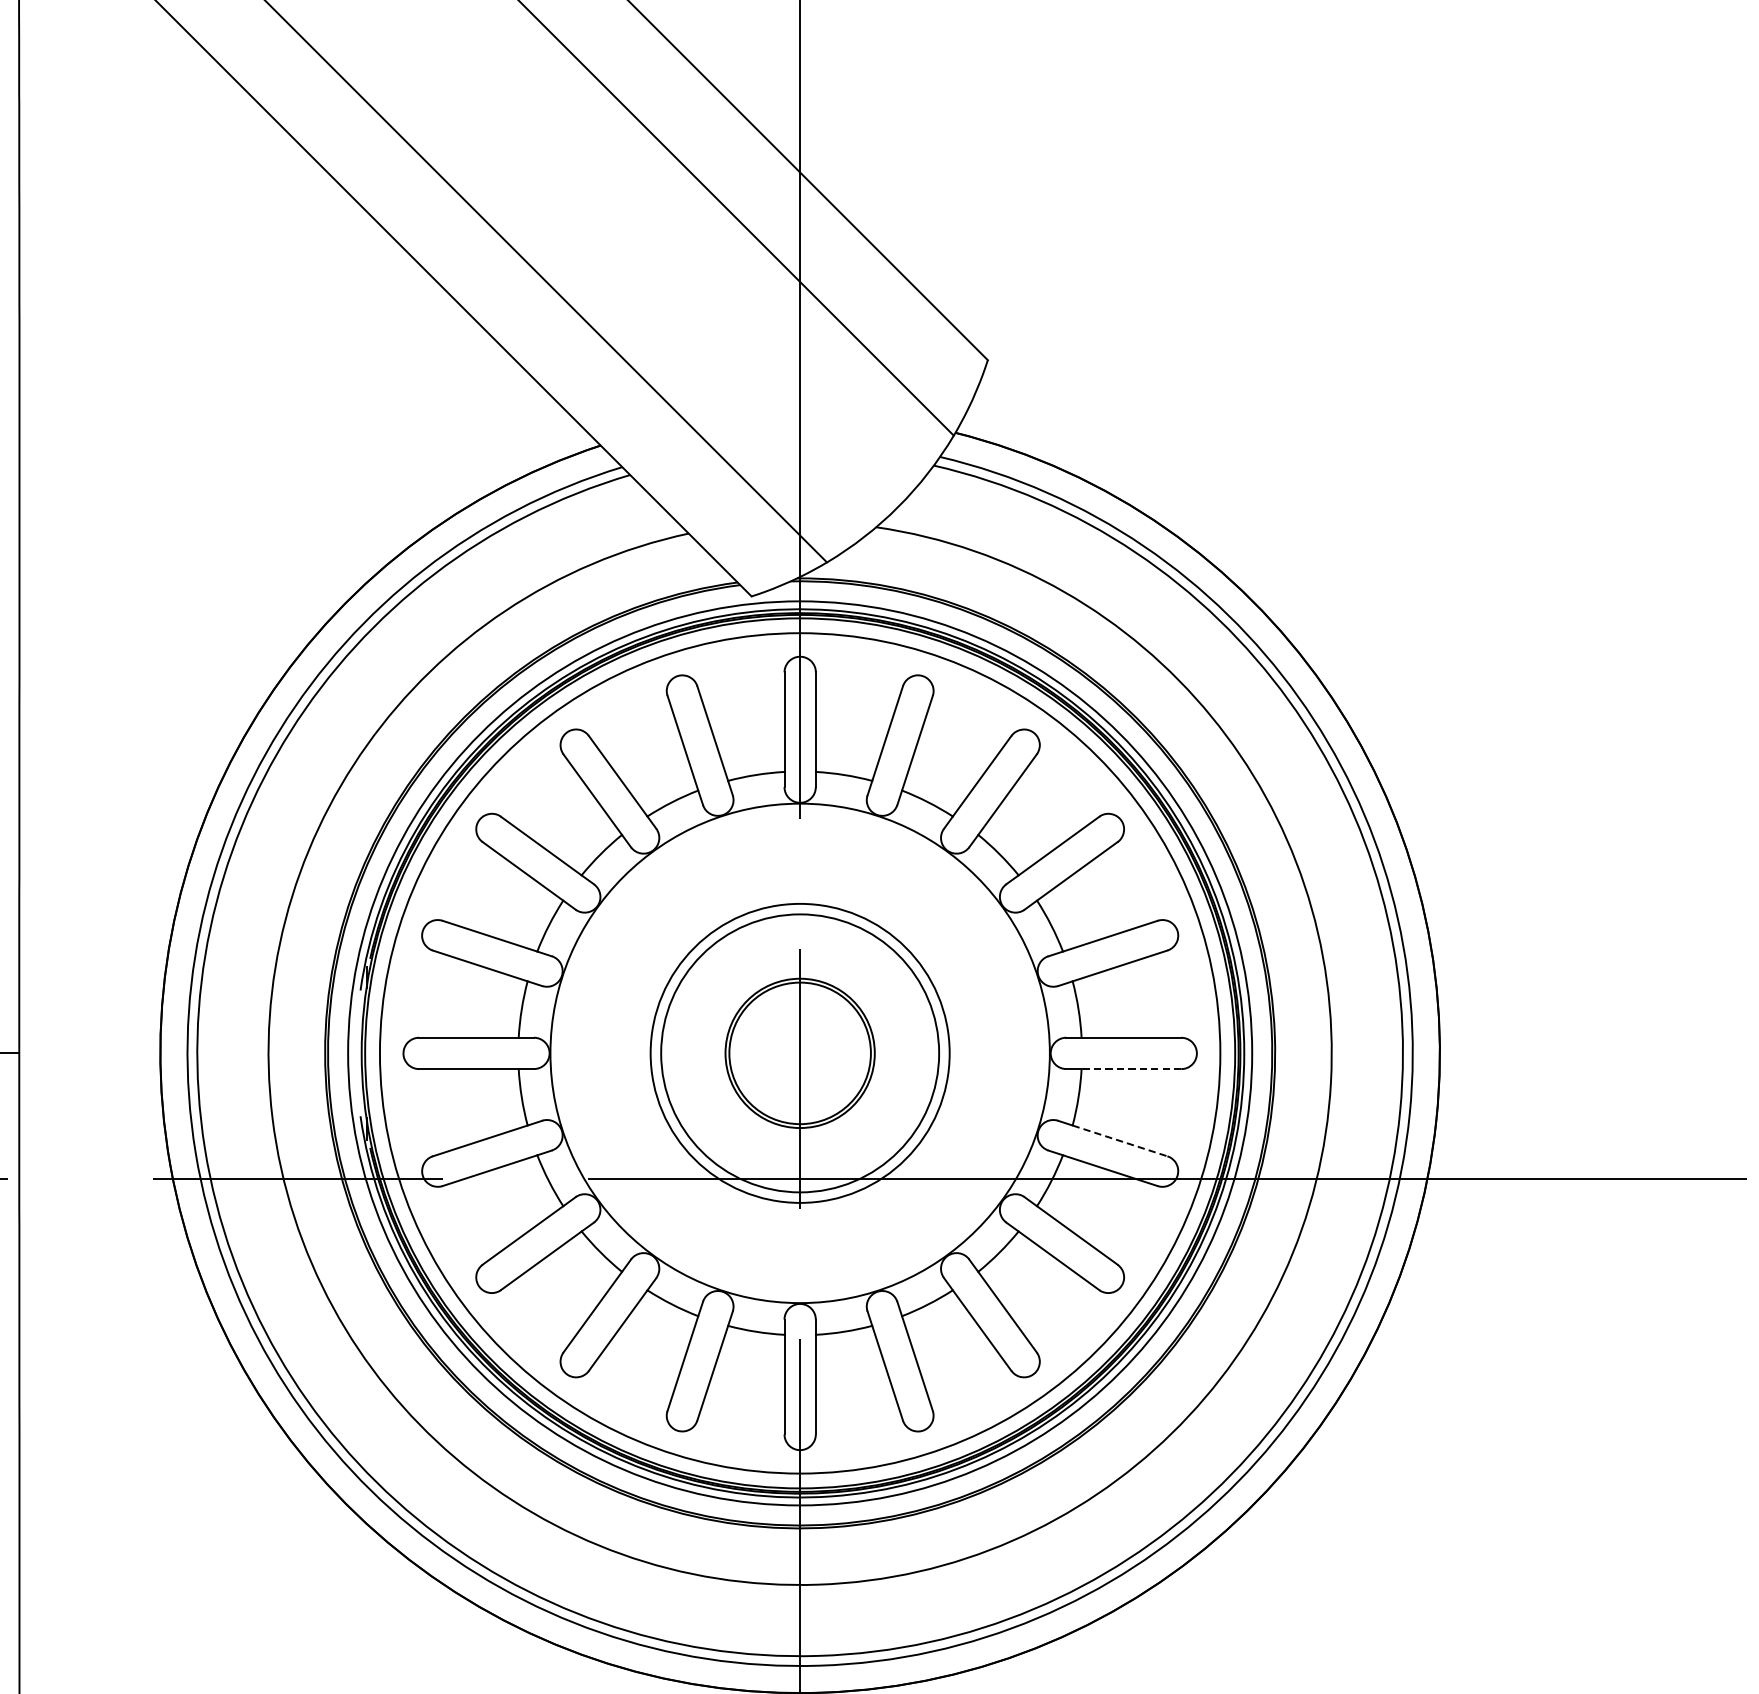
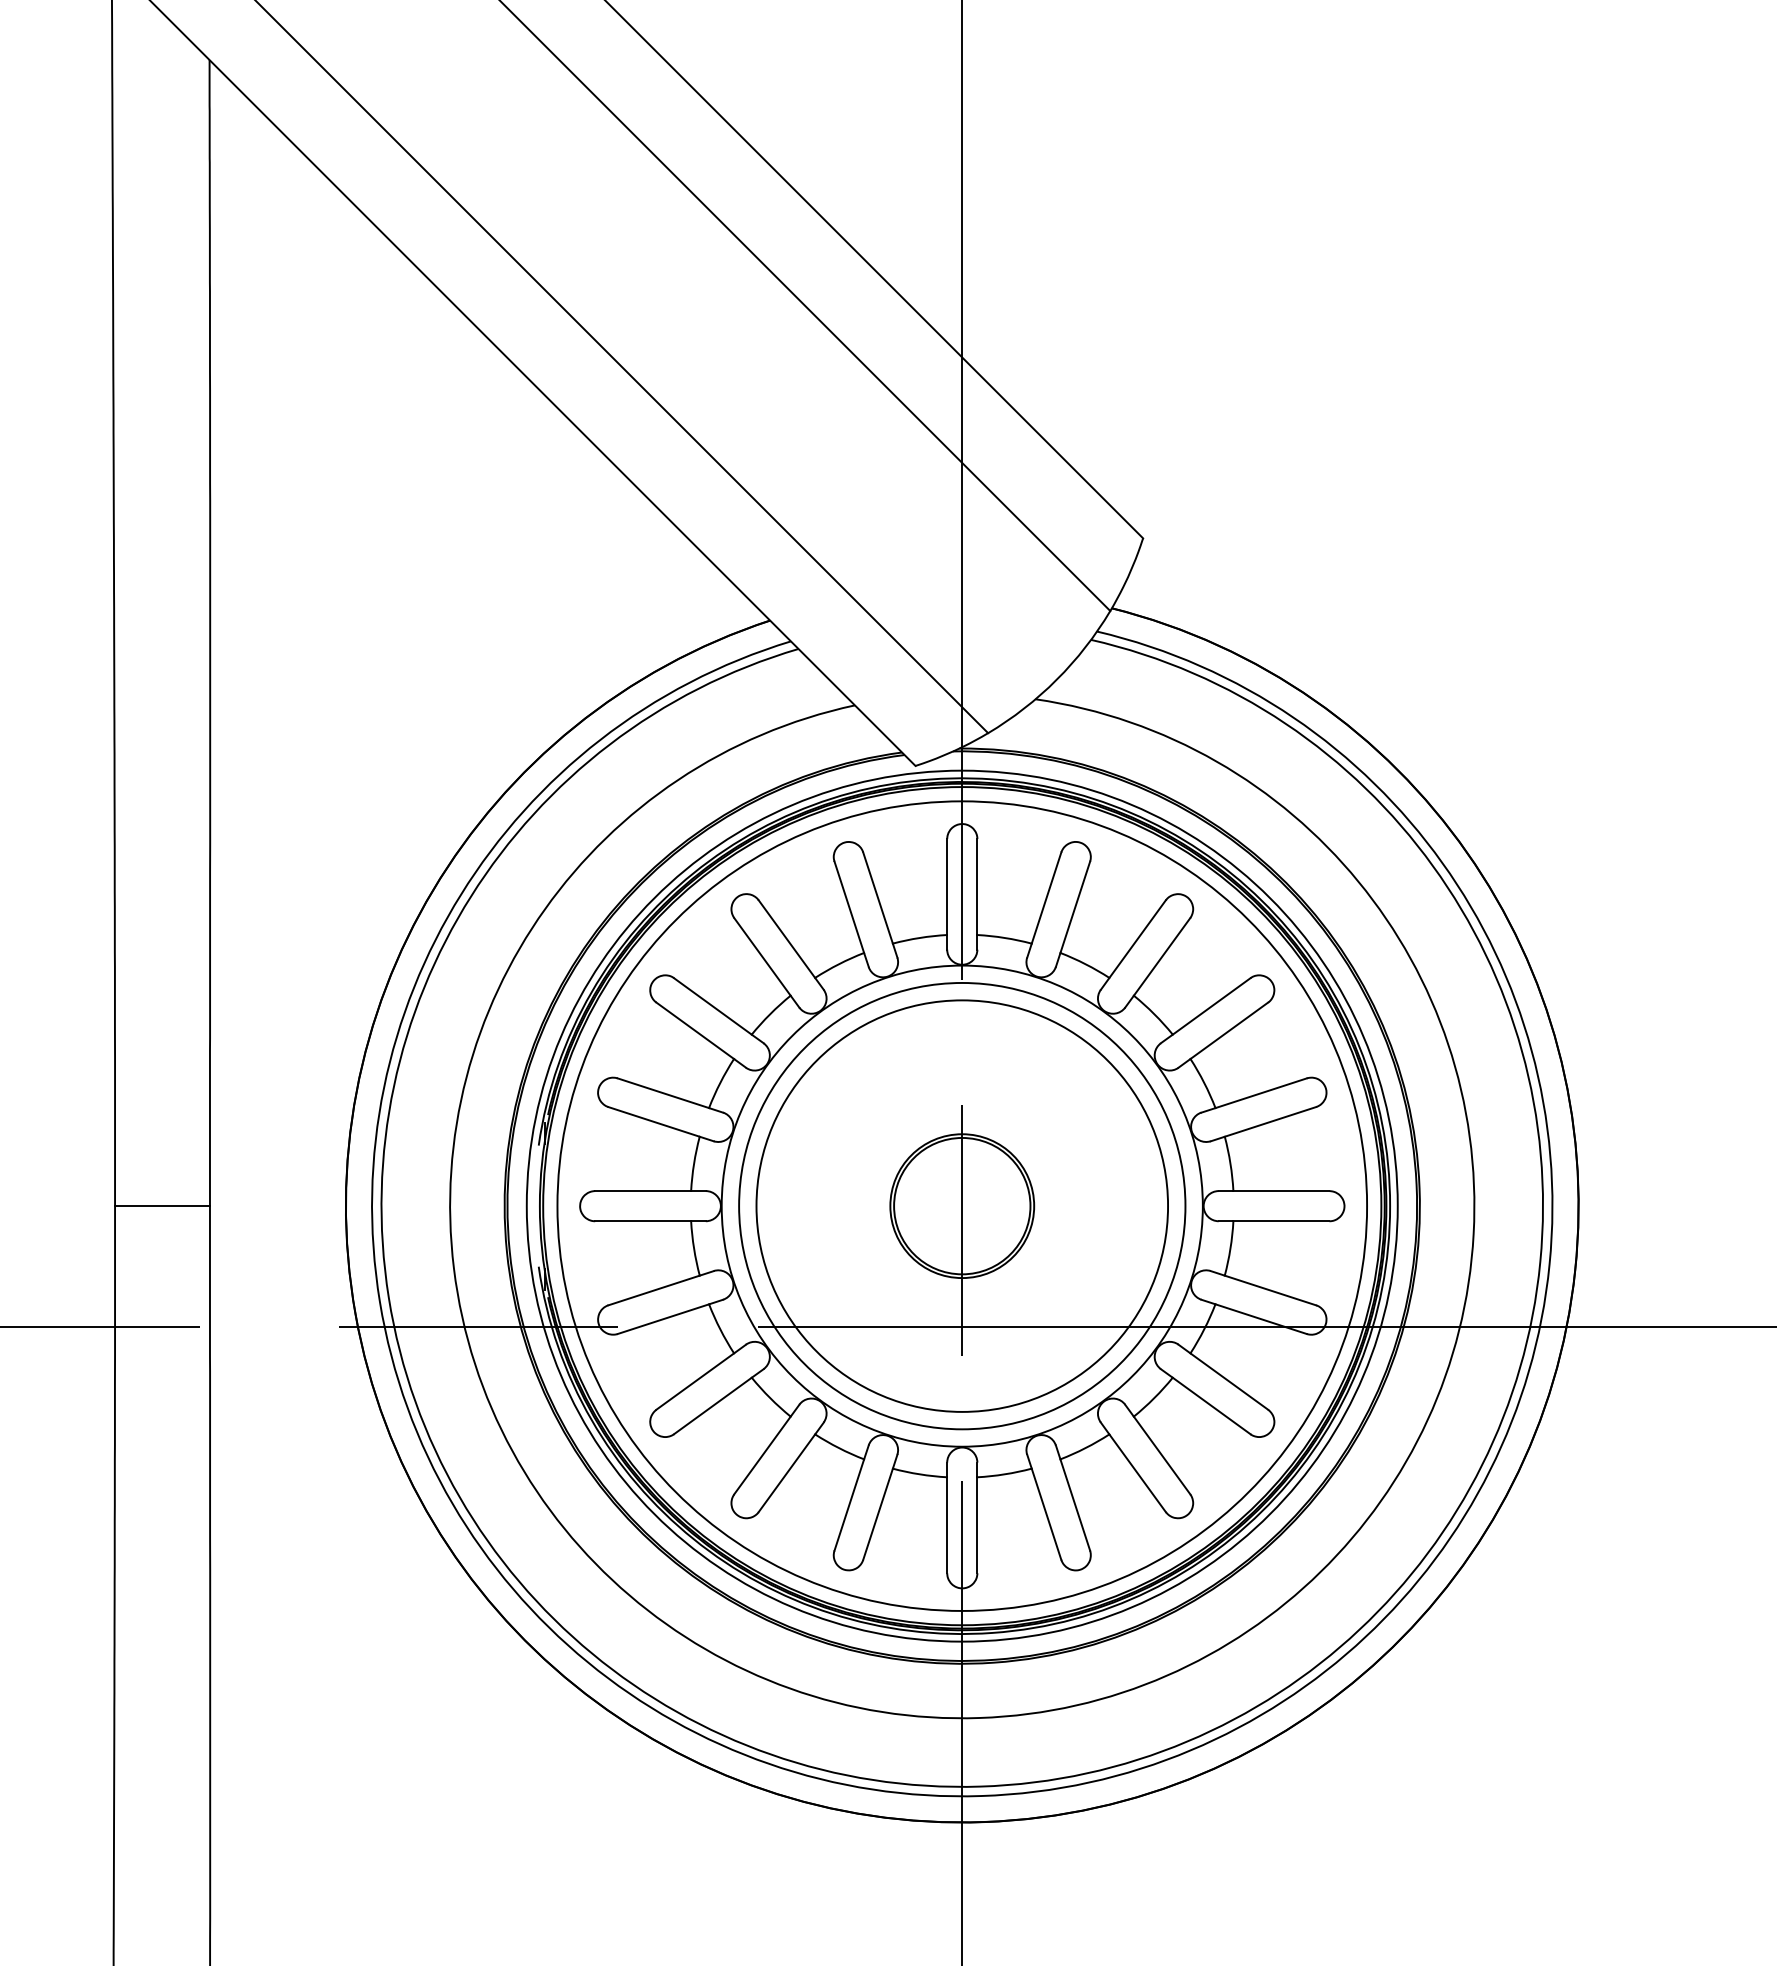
circle: (800, 1052) -> (962, 1205), size x1.43
circle: (800, 1052) -> (962, 1205), size x1.67
line: (1131, 1069) -> (1281, 1221), dashed -> solid
line: (1120, 1140) -> (1270, 1290), dashed -> solid

